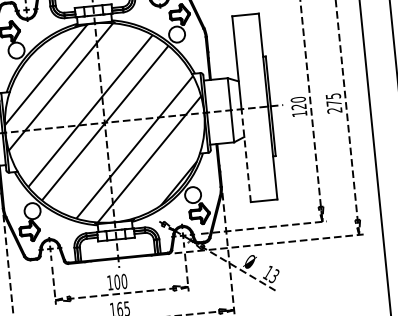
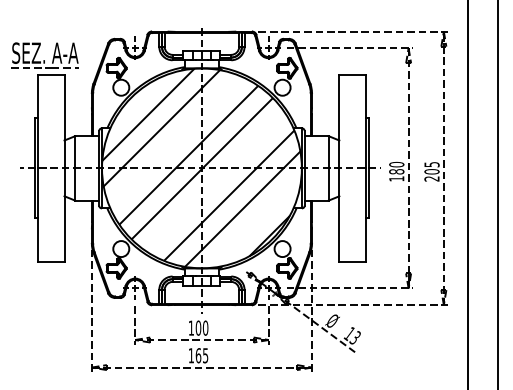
text: (333, 103) -> (431, 171), 275 -> 205
text: (298, 106) -> (396, 171), 120 -> 180
line: (246, 156) -> (339, 215), dashed -> solid

